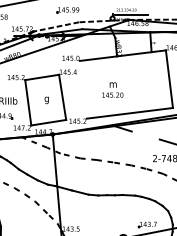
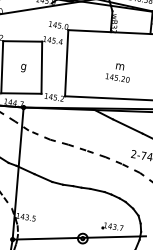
line: (82, 89) -> (65, 62), added
text: (112, 89) -> (118, 71), moved
line: (145, 135) -> (127, 126), added

